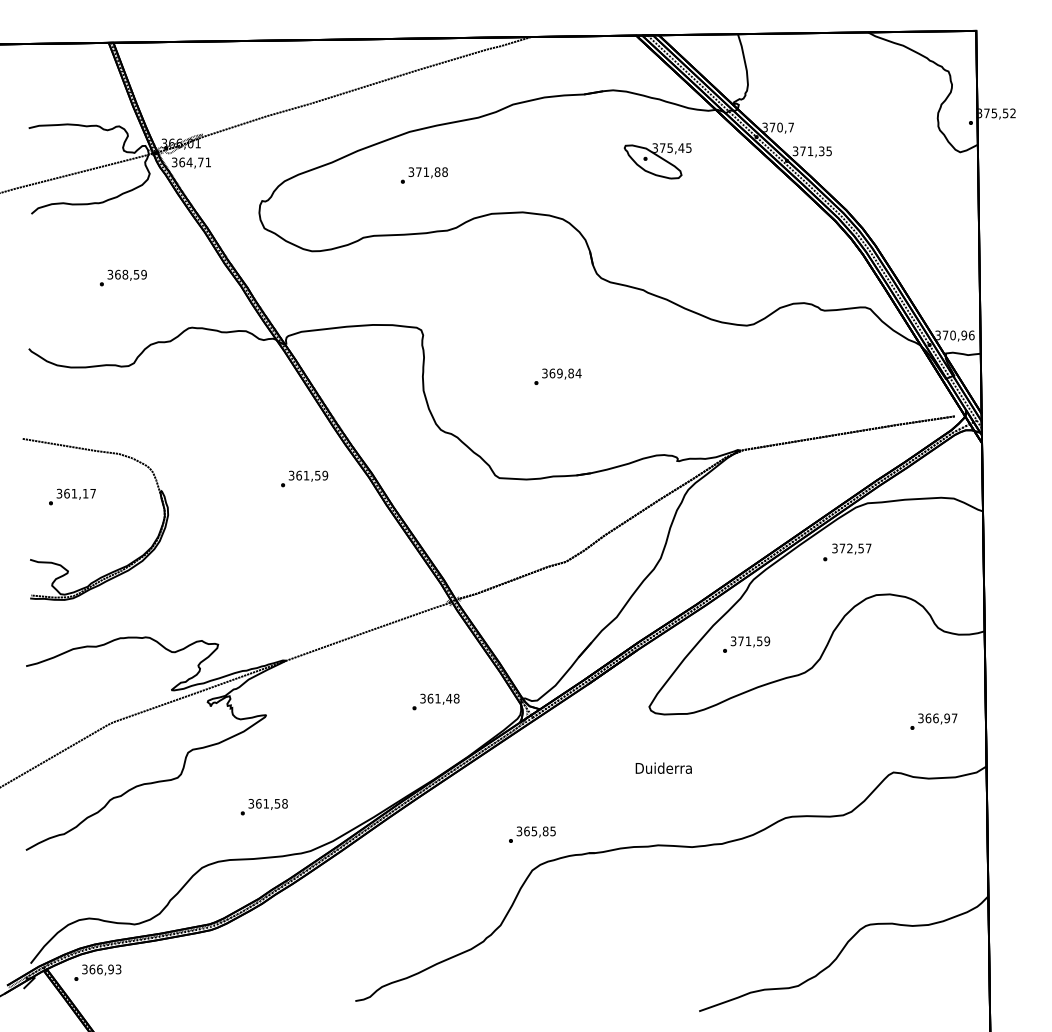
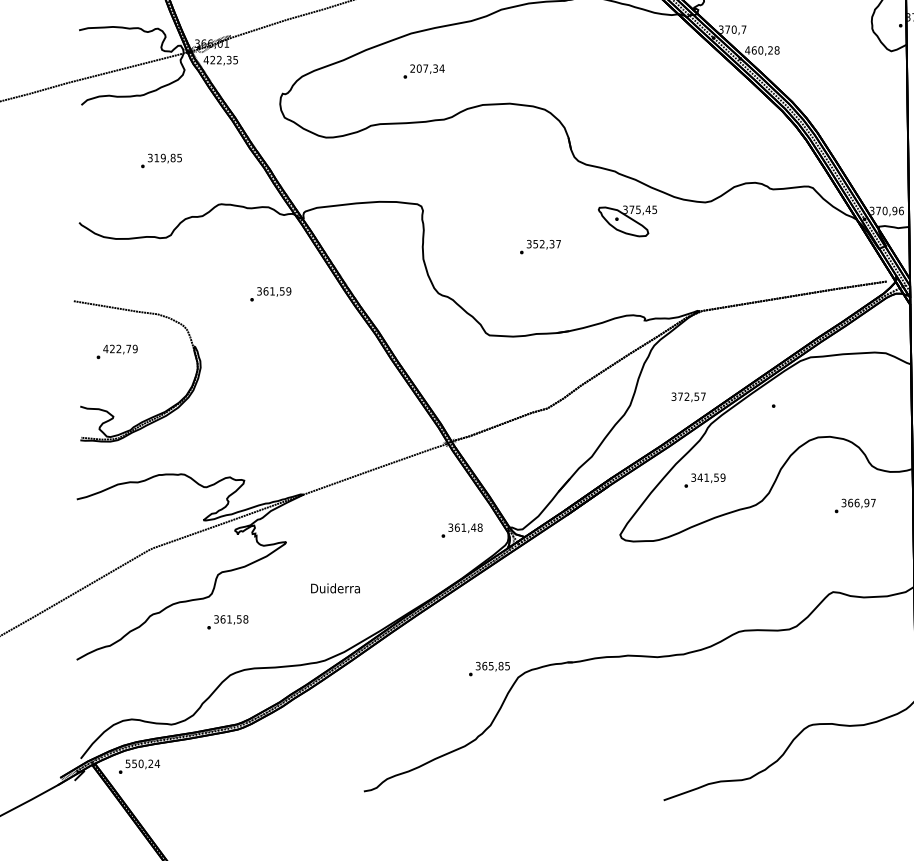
text: (812, 151) -> (762, 50), 371,35 -> 460,28
part: (657, 161) -> (627, 221), moved
text: (190, 162) -> (220, 60), 364,71 -> 422,35
text: (428, 172) -> (427, 68), 371,88 -> 207,34
text: (130, 274) -> (167, 157), 368,59 -> 319,85
text: (565, 373) -> (547, 244), 369,84 -> 352,37
text: (304, 478) -> (270, 293), moved
text: (76, 493) -> (120, 348), 361,17 -> 422,79
text: (851, 548) -> (688, 396), moved
text: (741, 640) -> (700, 477), 371,59 -> 341,59
text: (435, 701) -> (461, 530), moved
text: (933, 721) -> (854, 505), moved
text: (663, 767) -> (335, 587), moved
text: (263, 807) -> (227, 622), moved
text: (532, 834) -> (489, 668), moved
text: (101, 969) -> (142, 763), 366,93 -> 550,24

